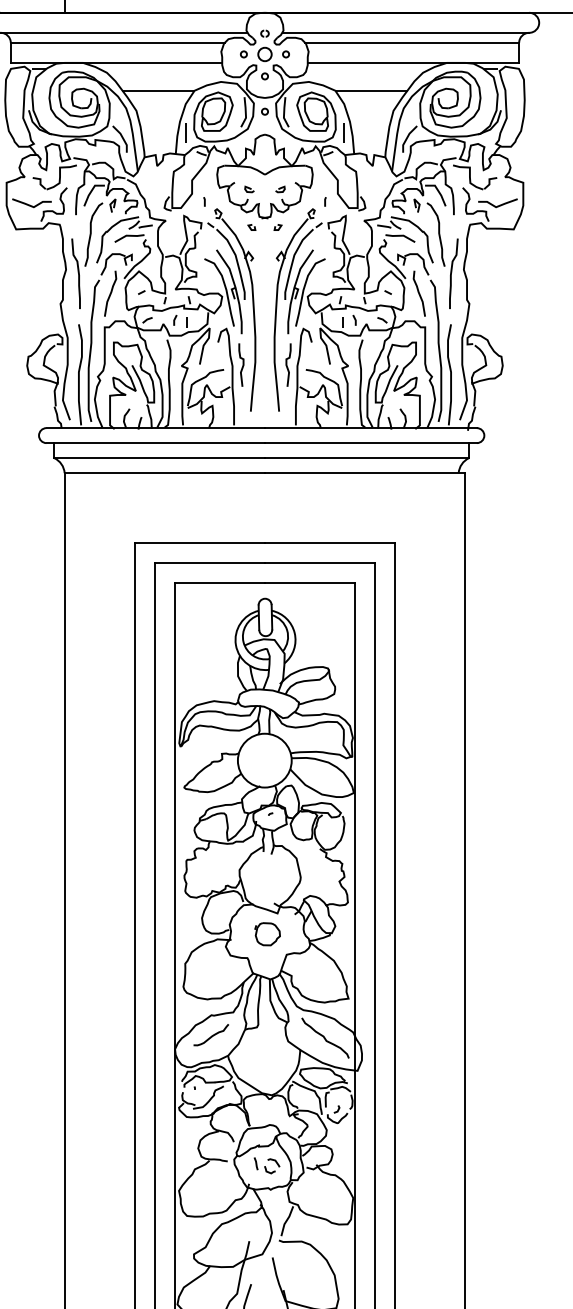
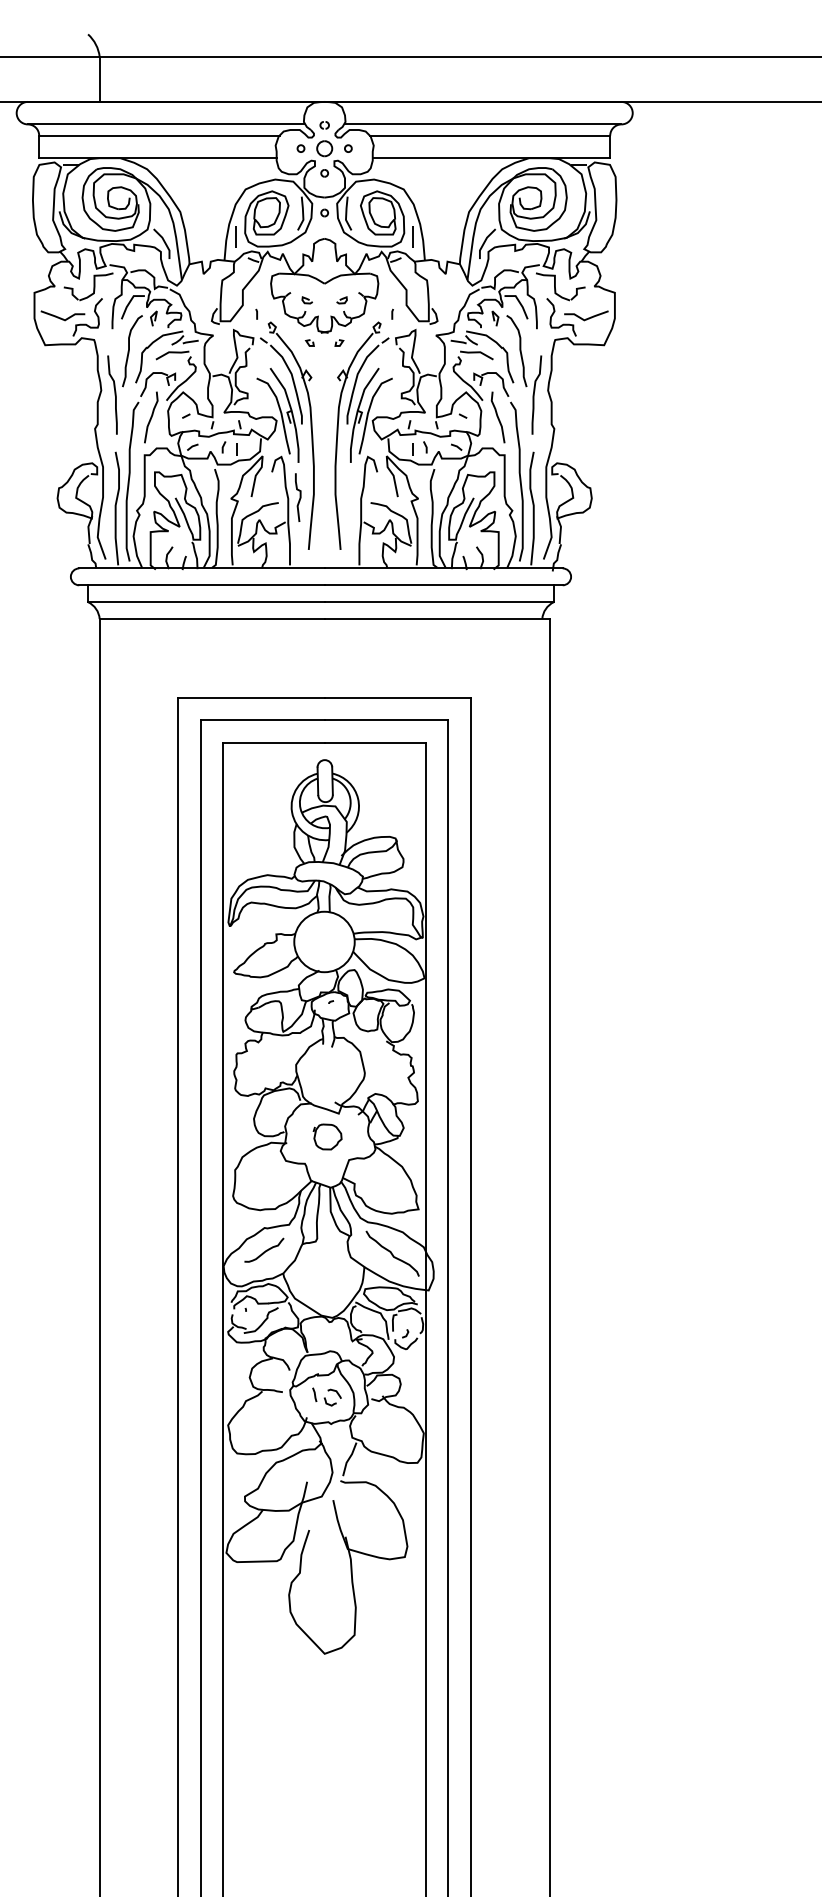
line: (157, 90) -> (204, 189), removed
line: (370, 90) -> (443, 189), removed
curve: (287, 364) -> (349, 497), removed

